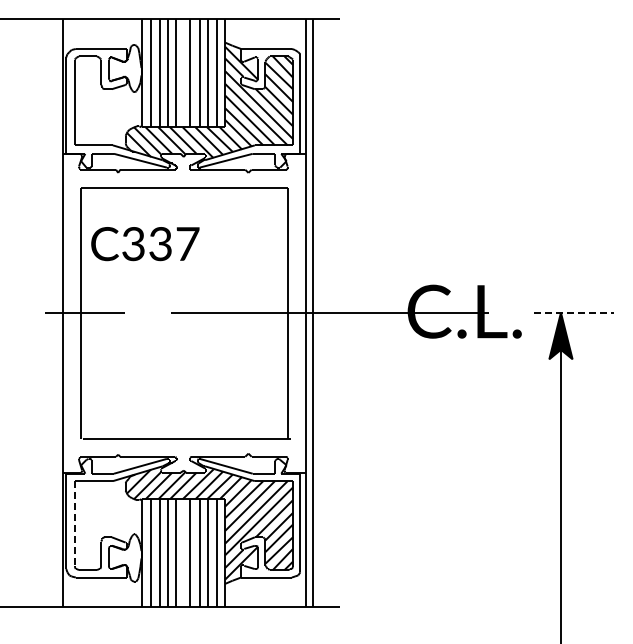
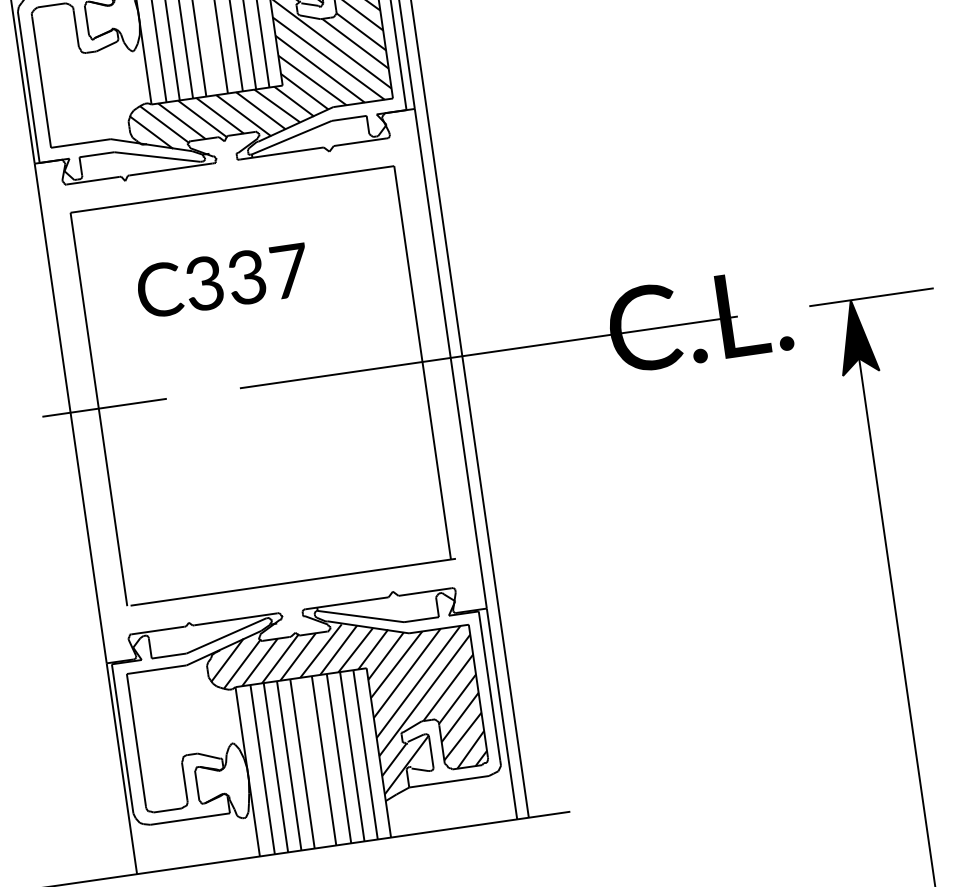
text: (145, 244) -> (223, 281), moved
line: (574, 312) -> (871, 296), dashed -> solid
line: (74, 524) -> (136, 742), dashed -> solid

